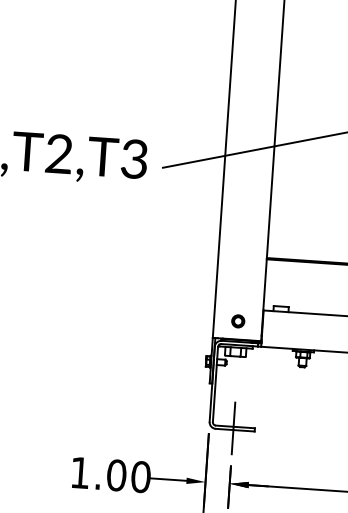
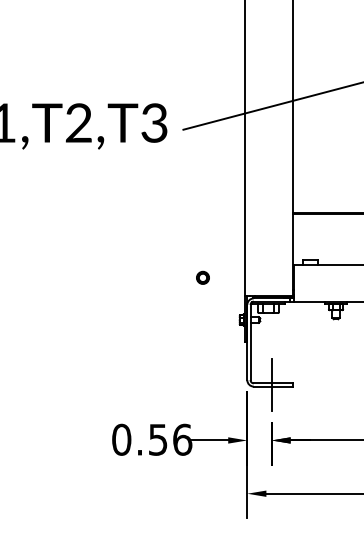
part: (237, 320) -> (202, 277), moved
text: (111, 474) -> (152, 439), 1.00 -> 0.56

